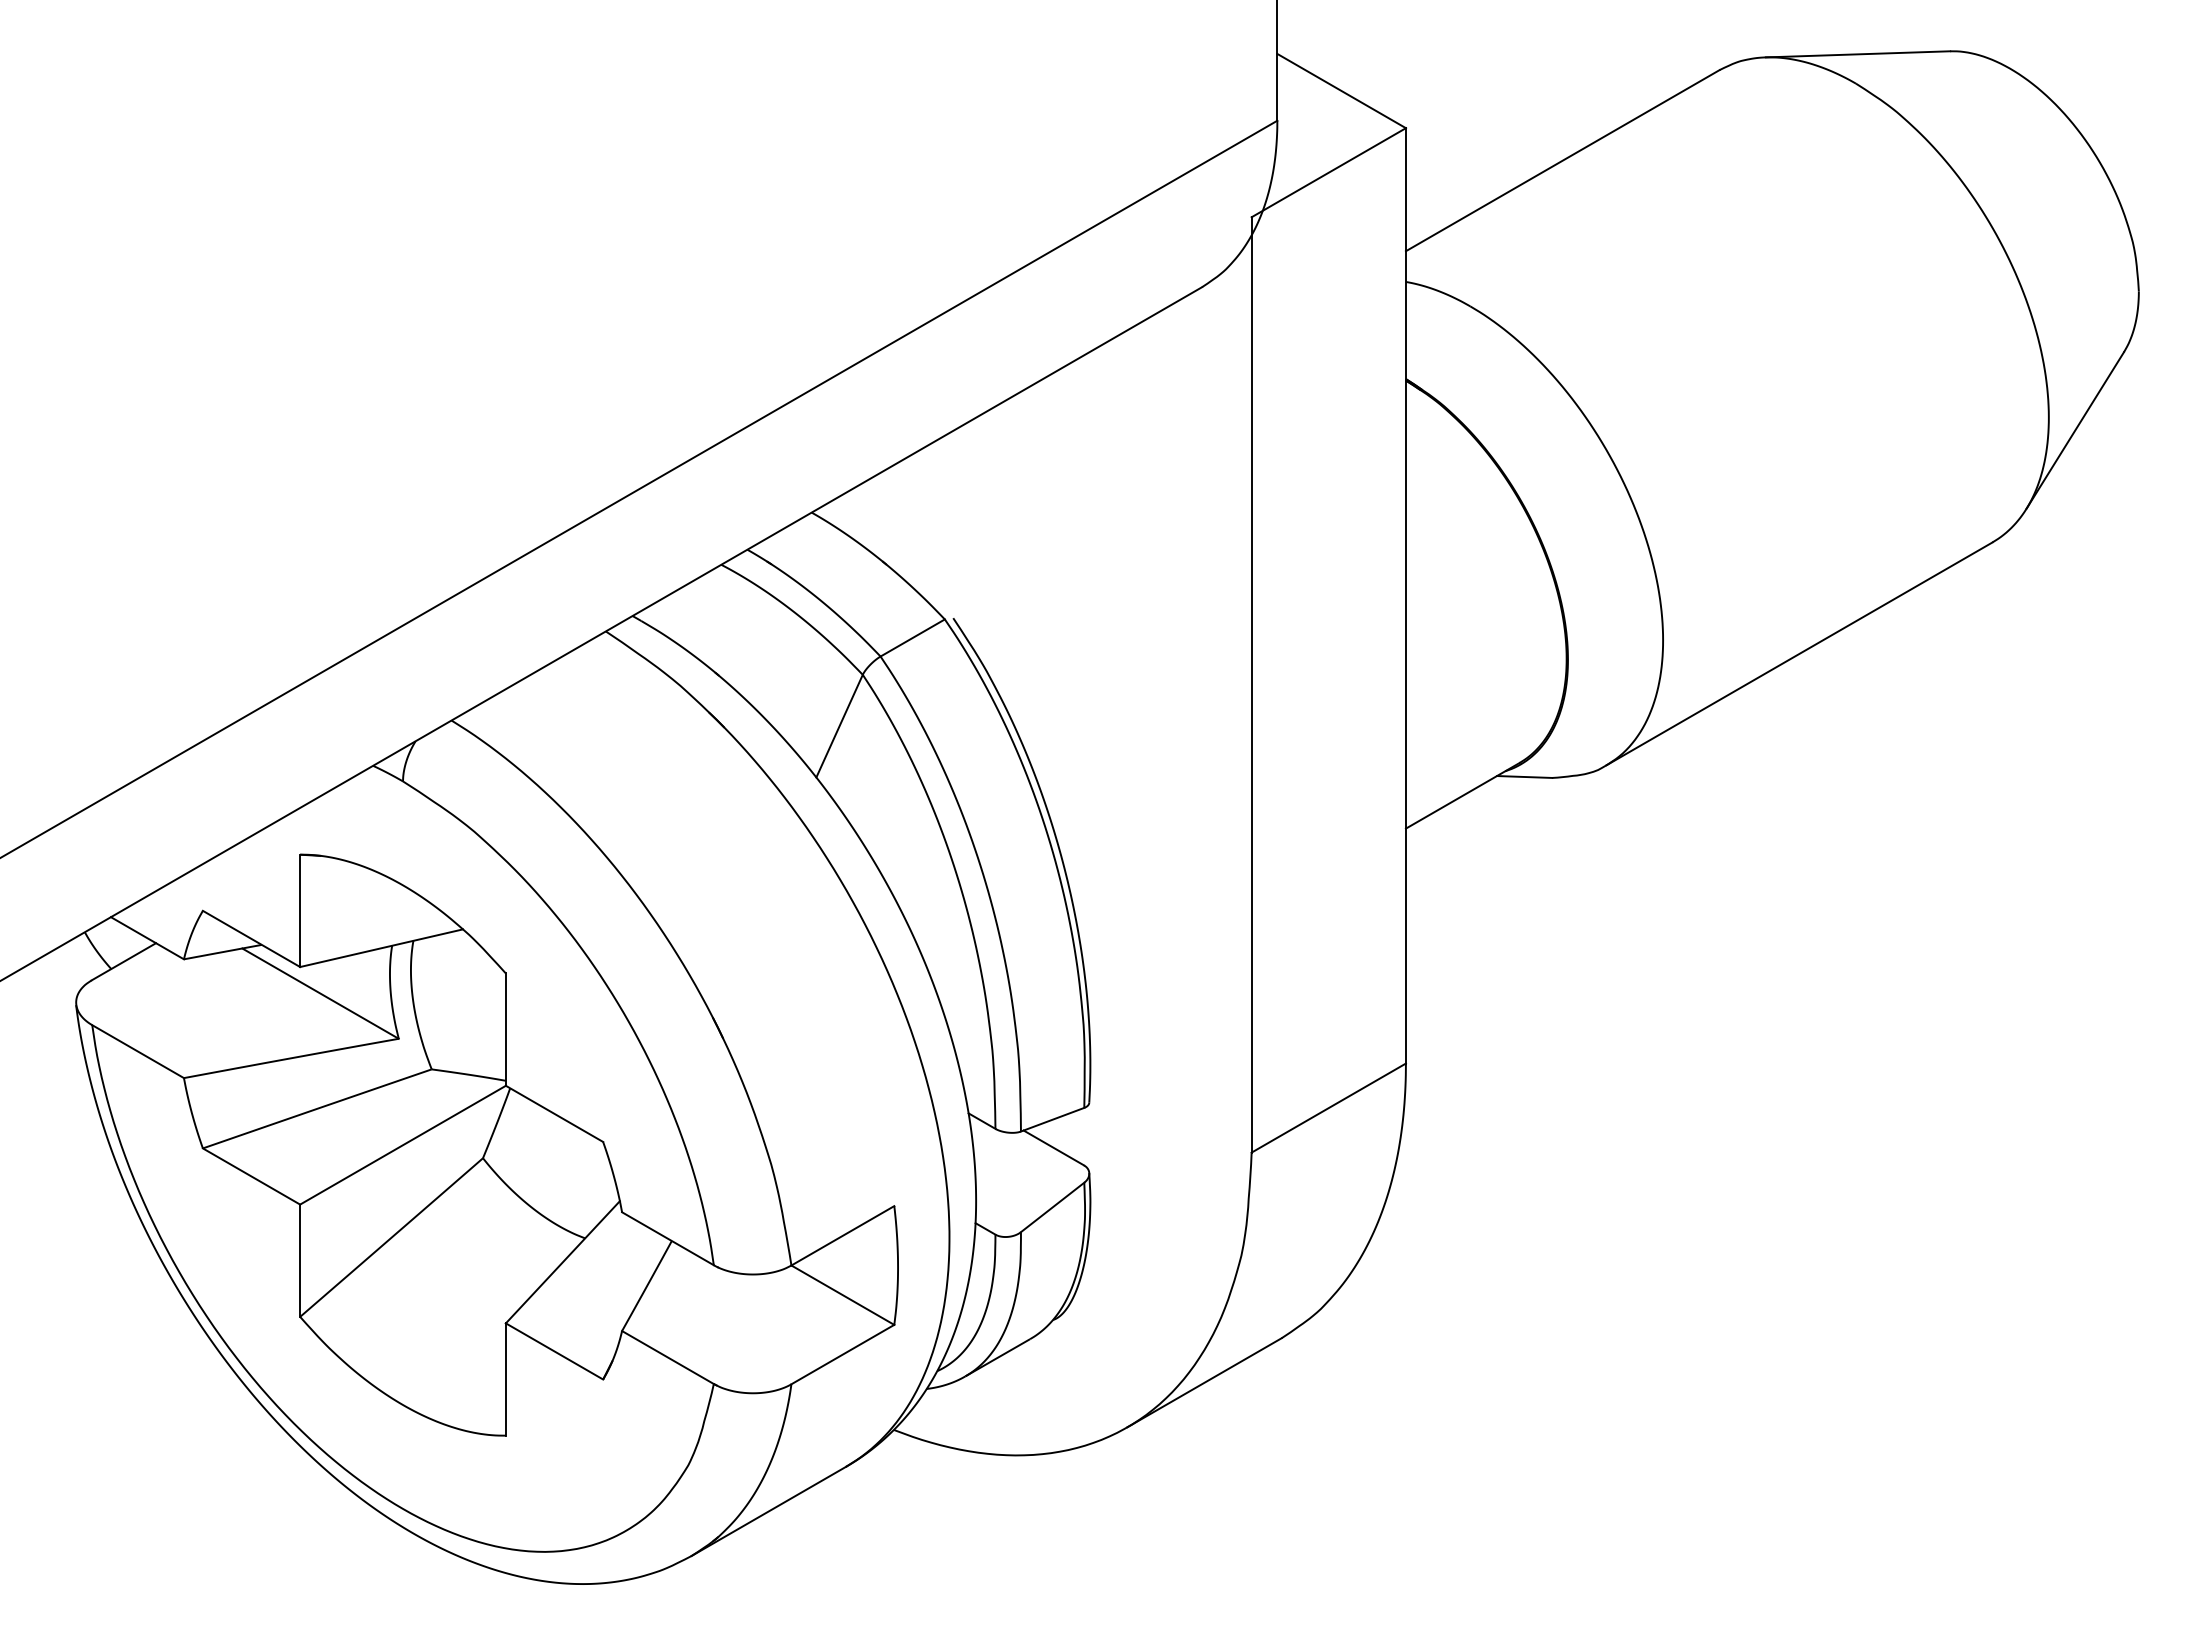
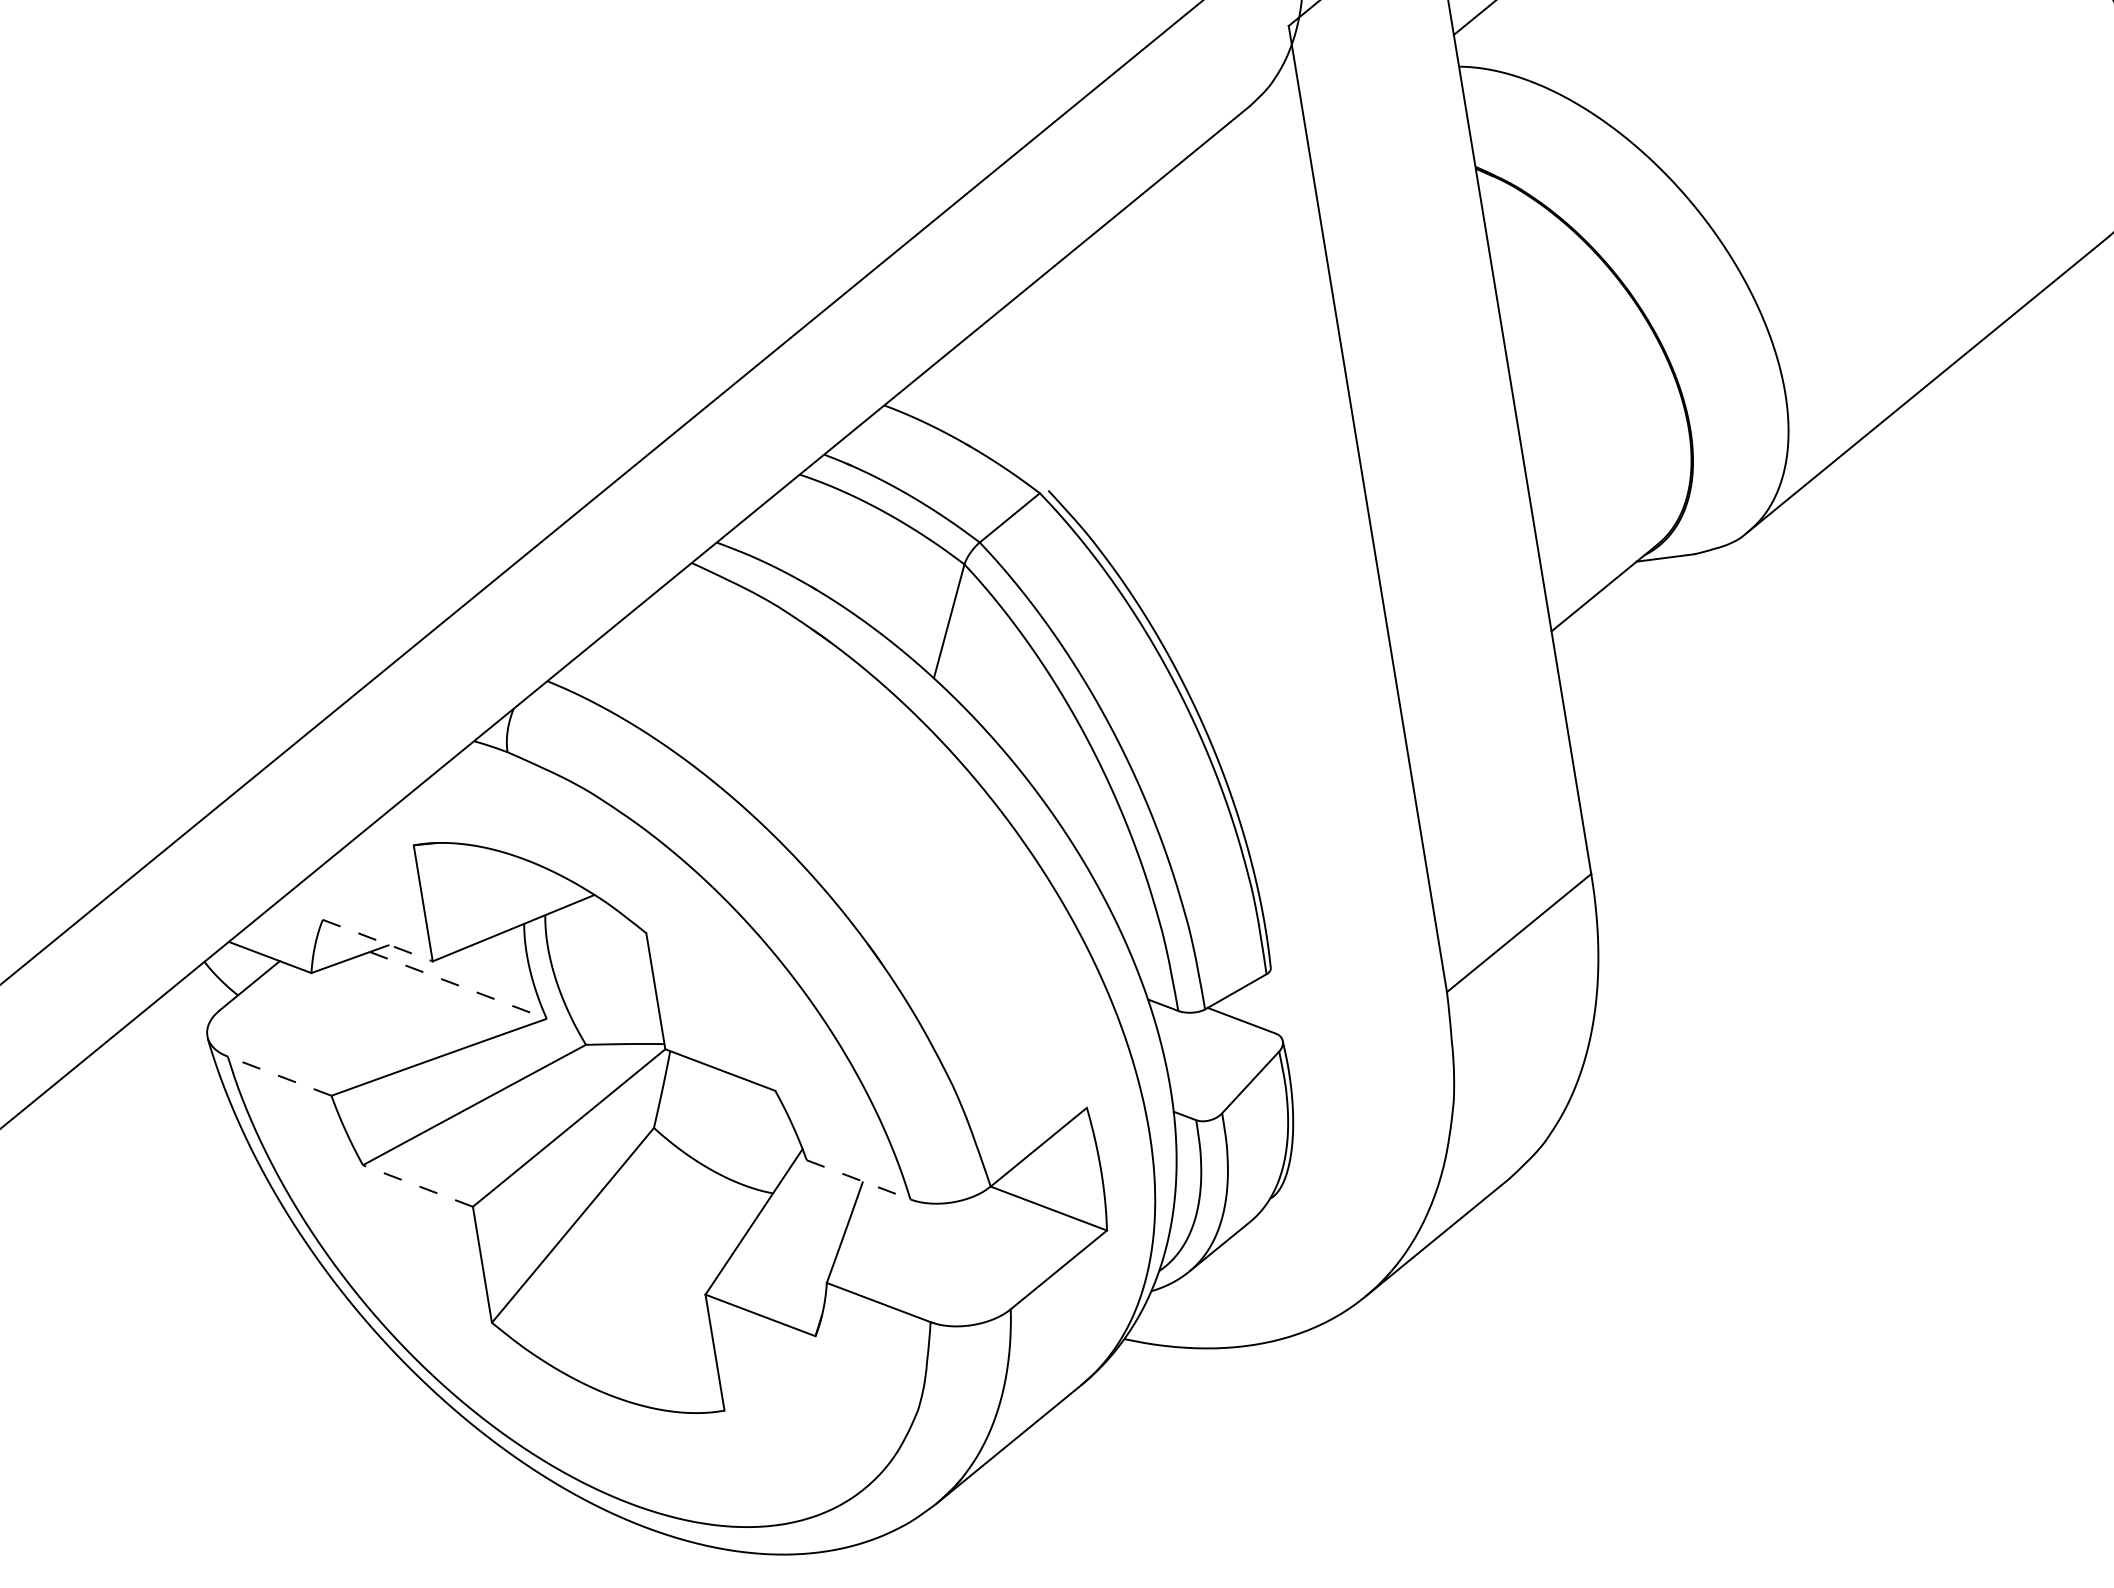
line: (251, 939) -> (377, 941), solid -> dashed
line: (321, 993) -> (459, 985), solid -> dashed
line: (138, 1051) -> (280, 1075), solid -> dashed
line: (251, 1176) -> (417, 1185), solid -> dashed
line: (667, 1238) -> (858, 1179), solid -> dashed

